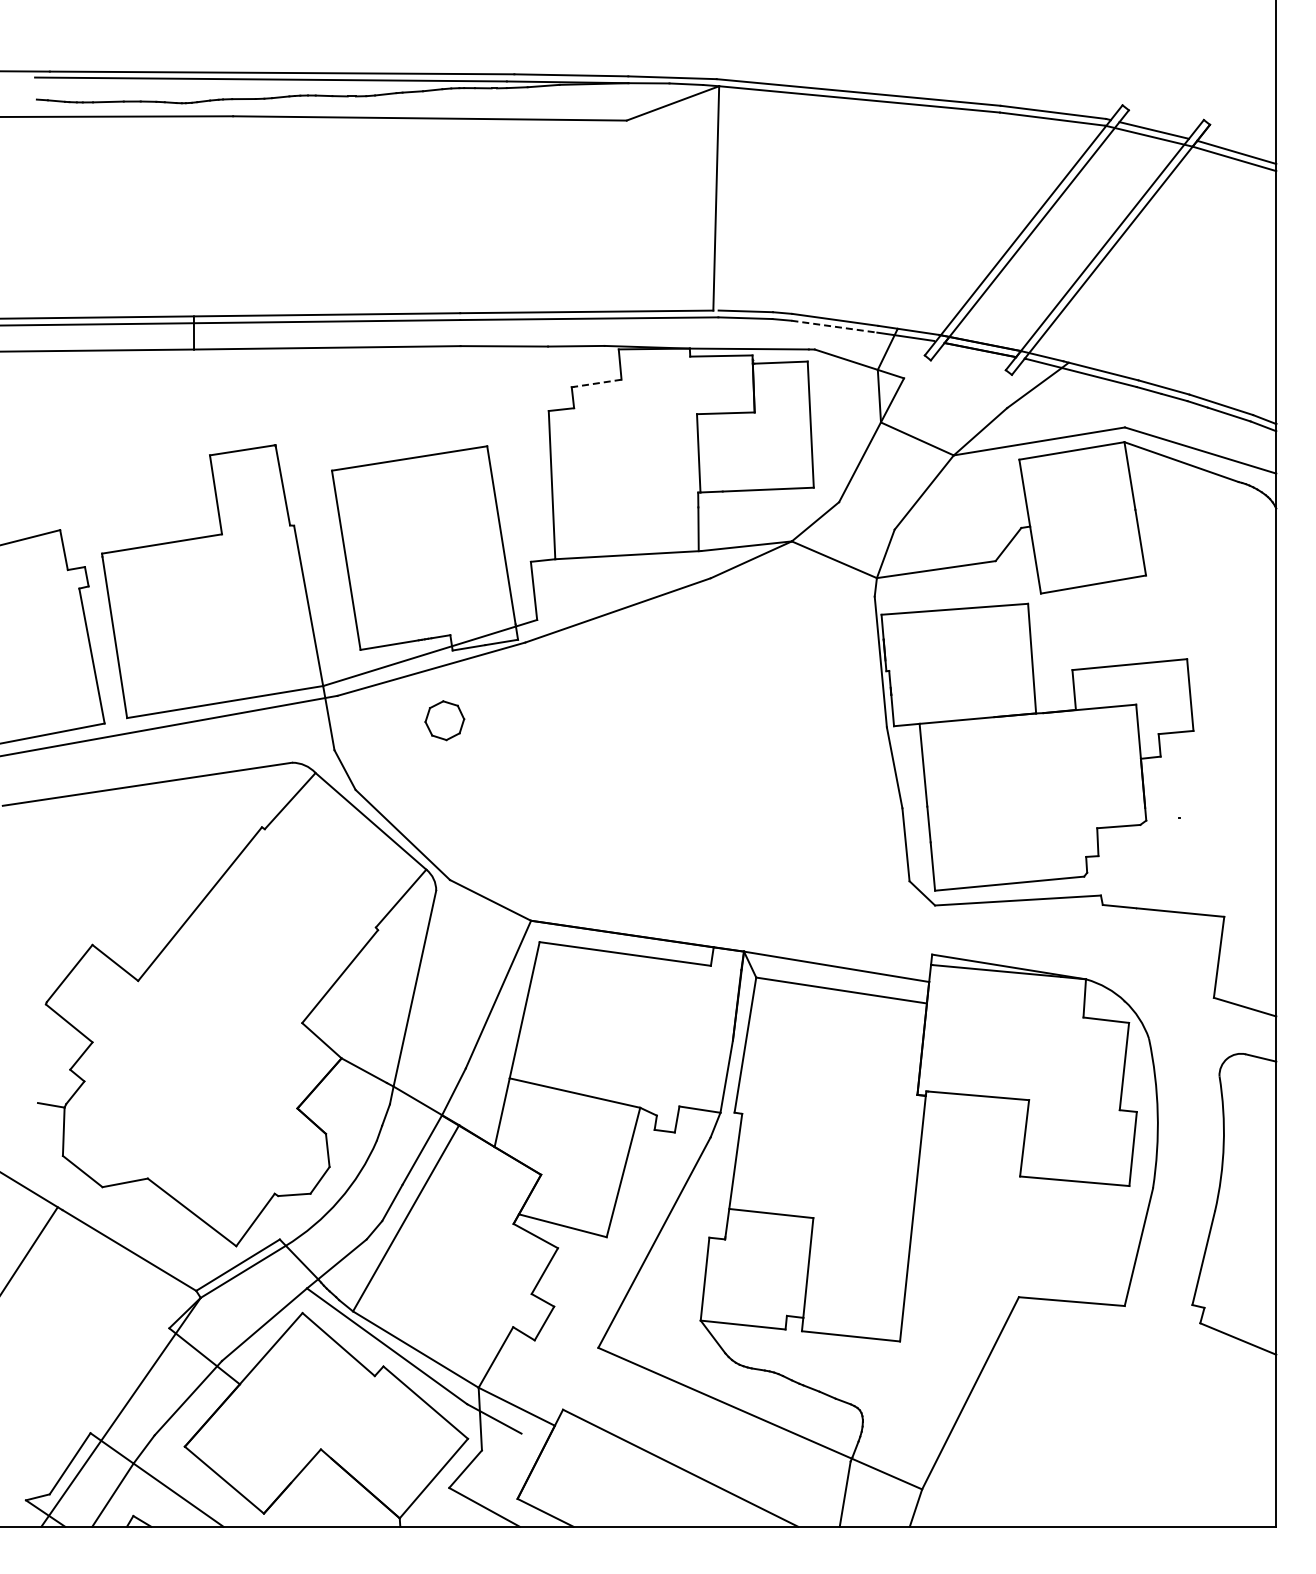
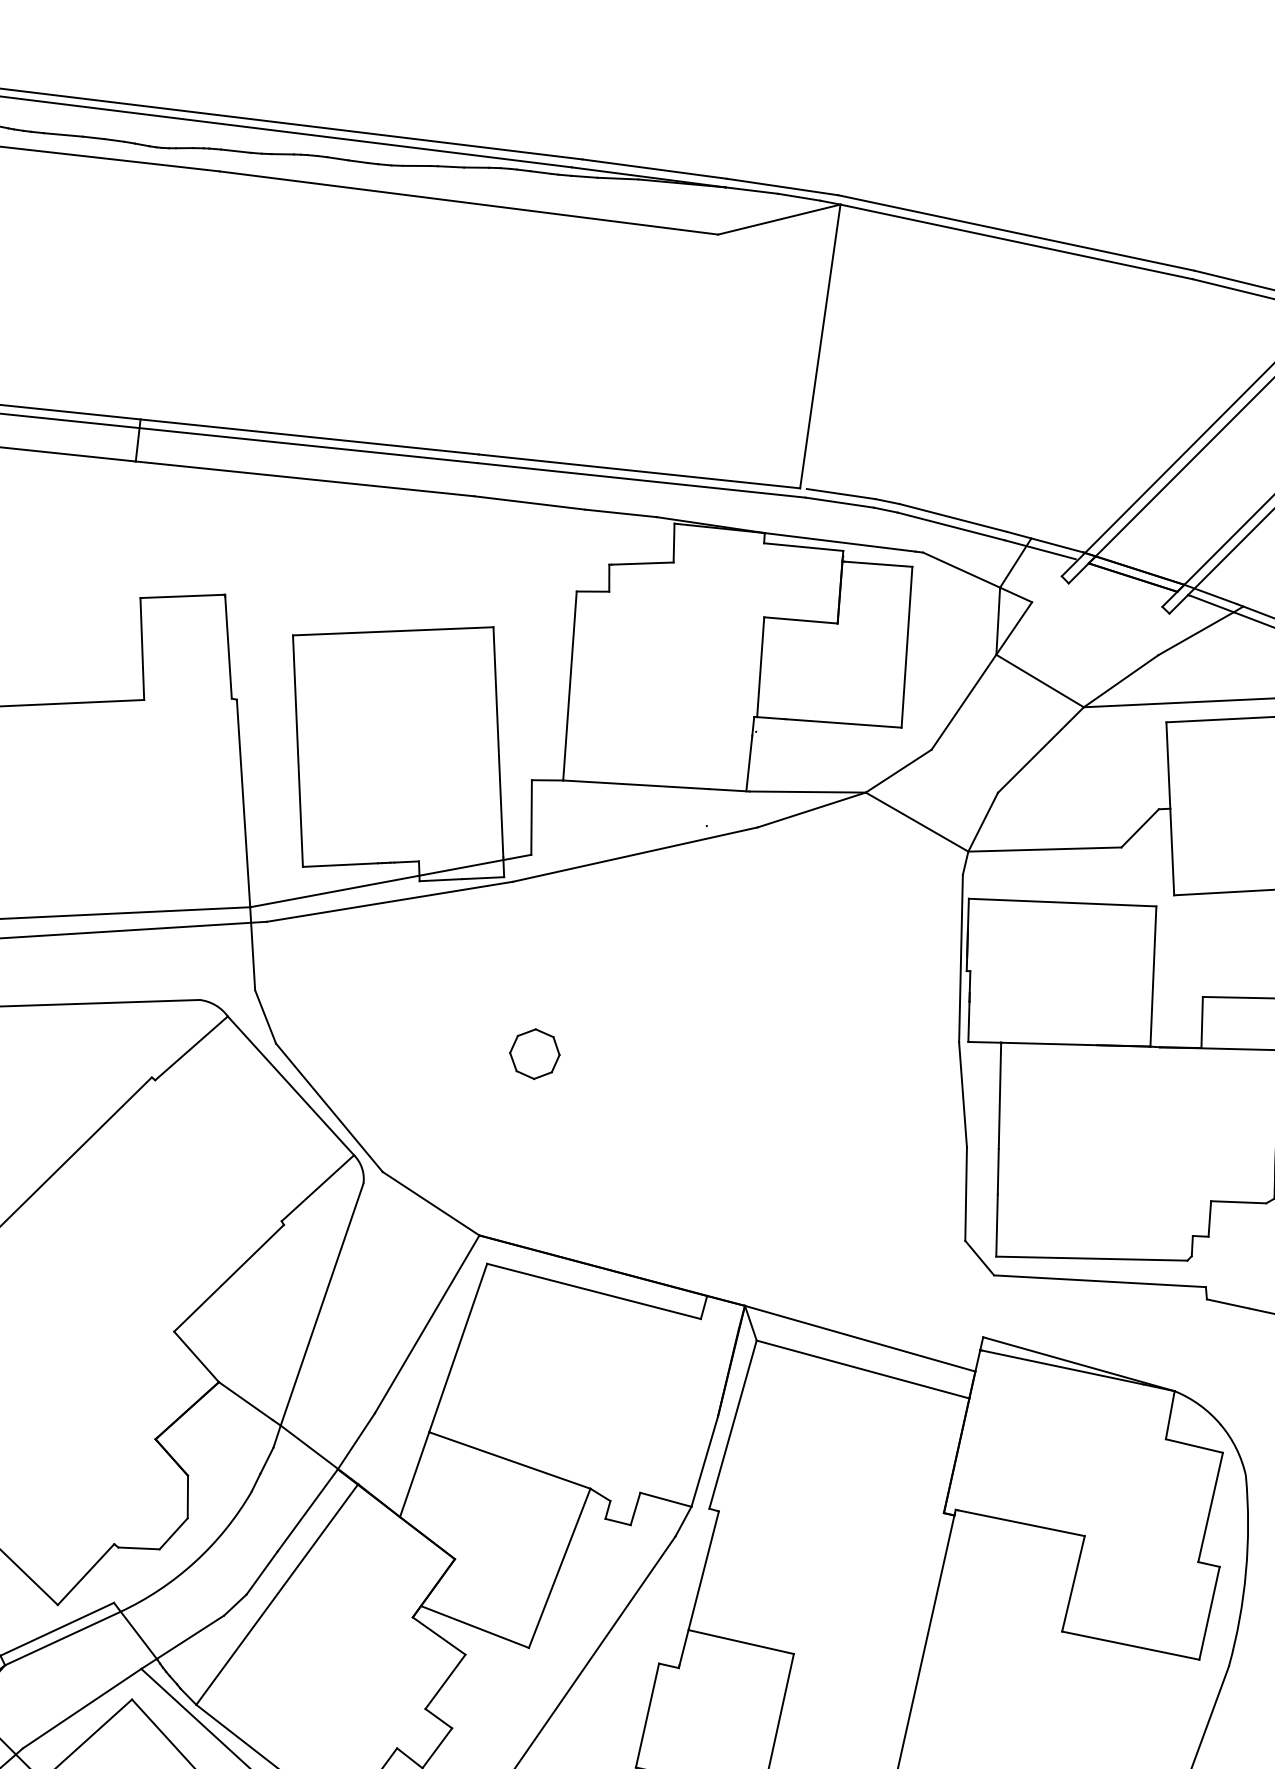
line: (834, 326) -> (951, 526), dashed -> solid
line: (597, 383) -> (642, 563), dashed -> solid
part: (444, 720) -> (534, 1053), moved

